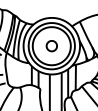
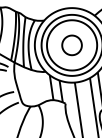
part: (51, 45) -> (71, 44), size x1.43

